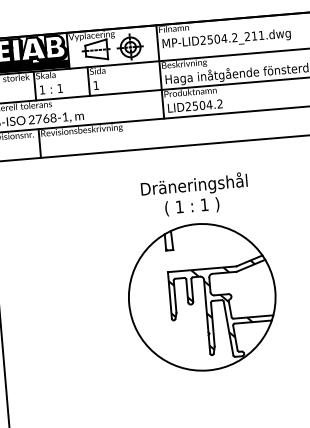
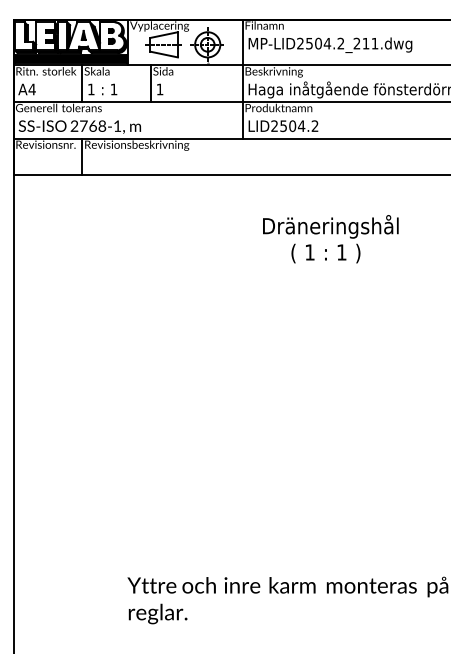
text: (194, 195) -> (330, 239), moved
part: (201, 297) -> (271, 369), removed

